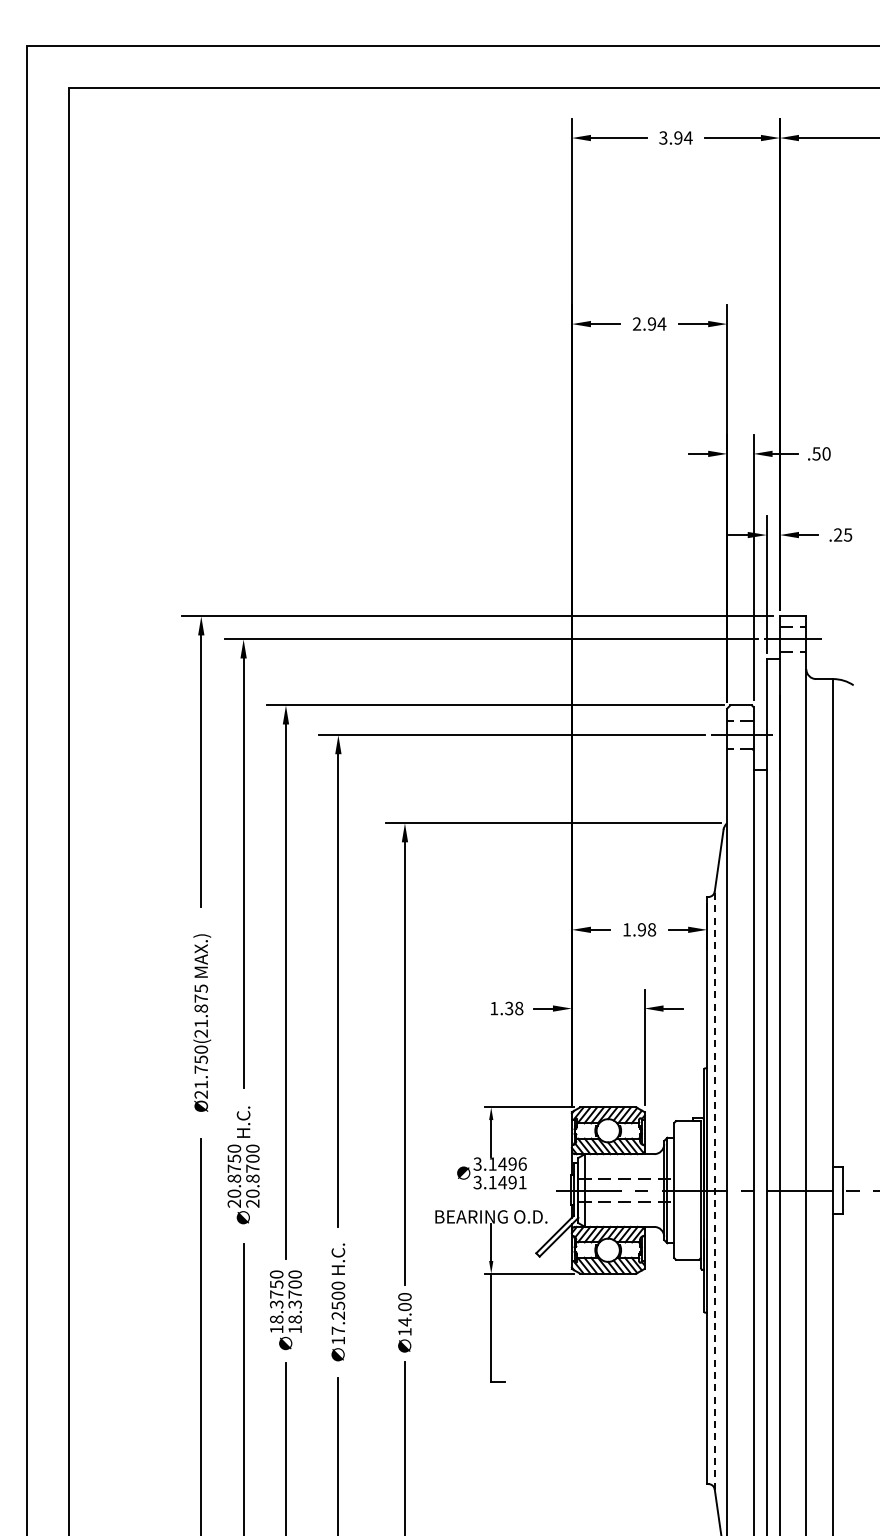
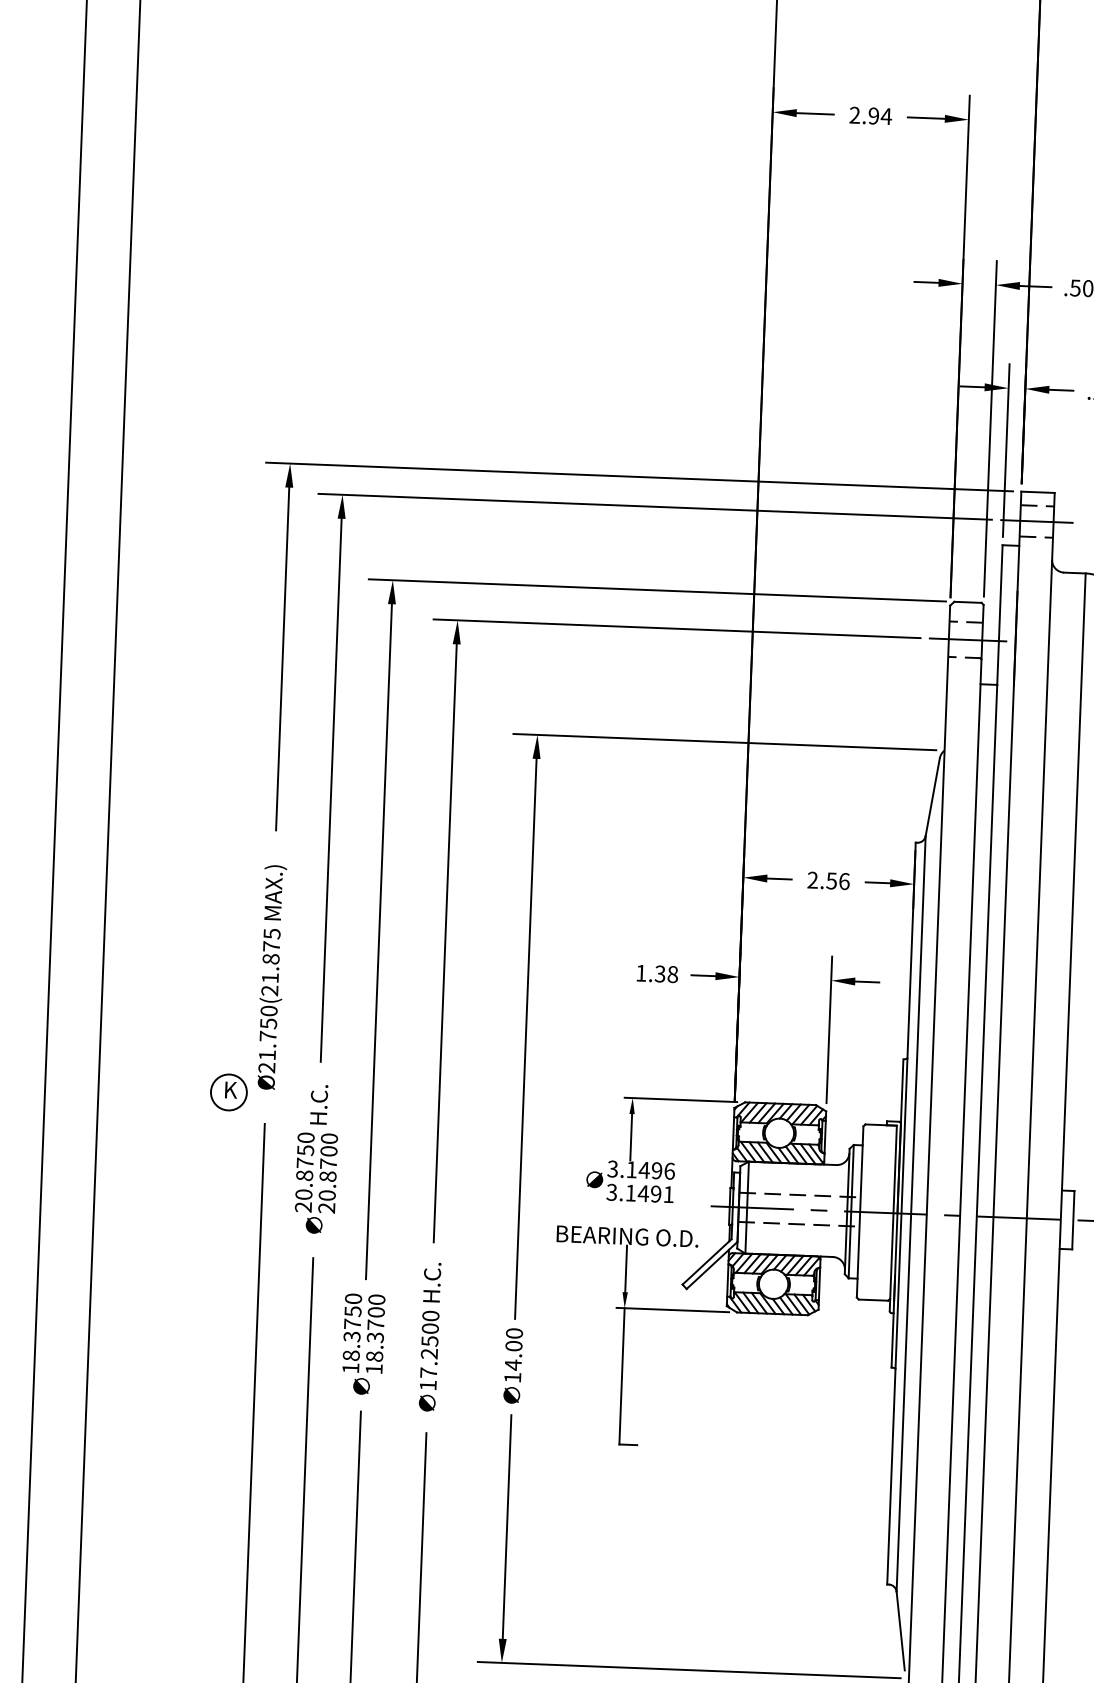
text: (639, 929) -> (828, 880), 1.98 -> 2.56
part: (171, 1115) -> (228, 1092), added
line: (714, 1190) -> (910, 1213), dashed -> solid

